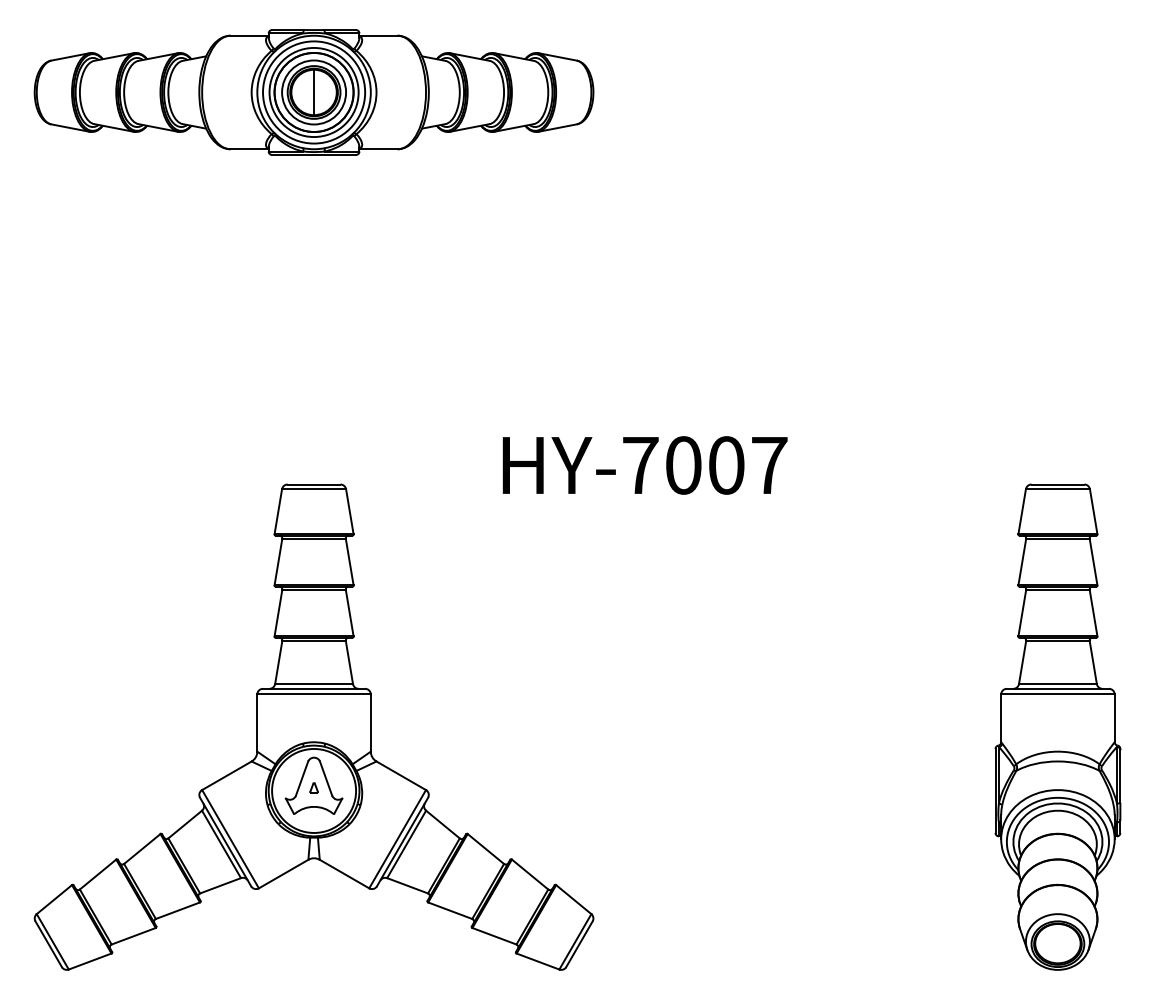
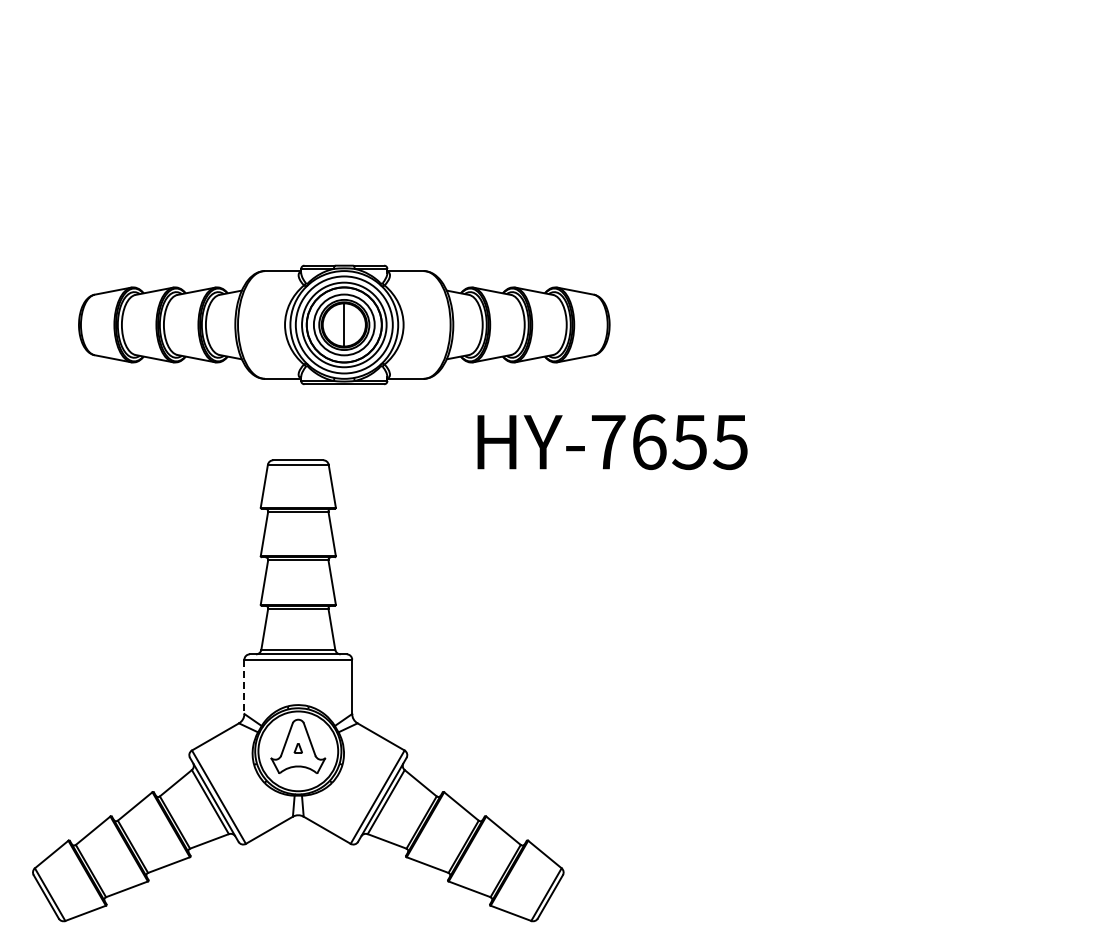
part: (314, 92) -> (344, 324), moved
text: (725, 465) -> (689, 442), HY-7007 -> HY-7655
line: (257, 723) -> (244, 687), solid -> dashed
part: (1057, 726) -> (1004, 690), removed

